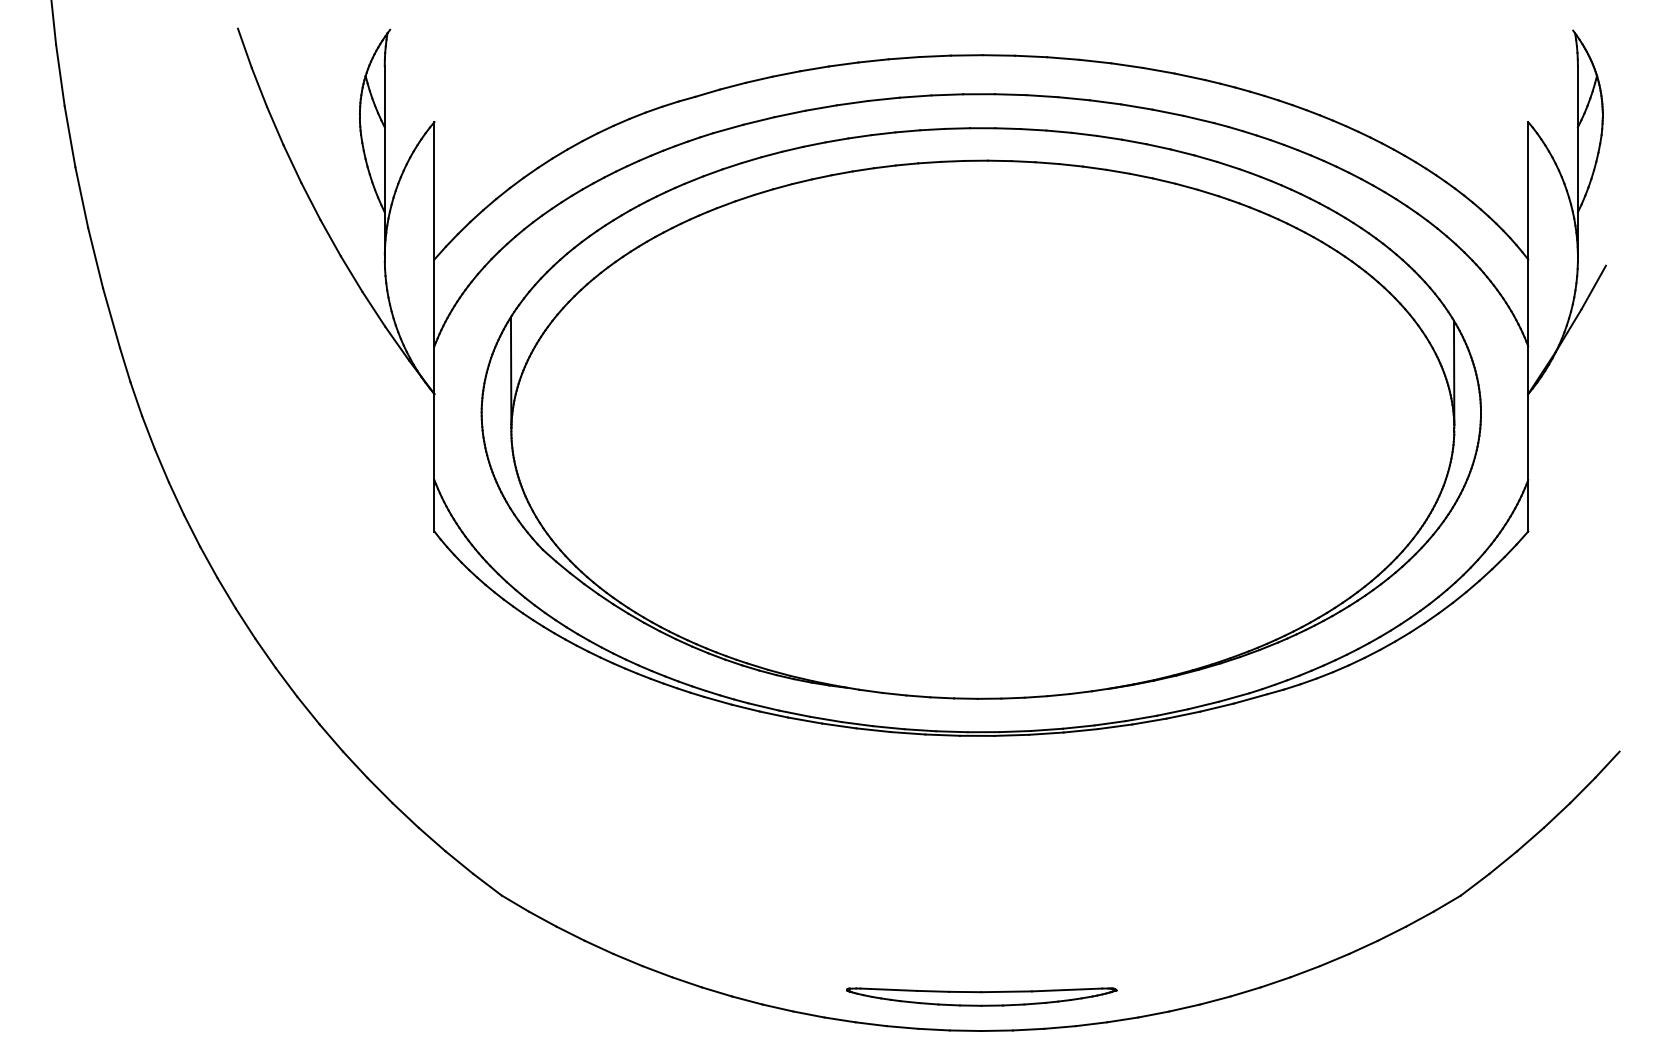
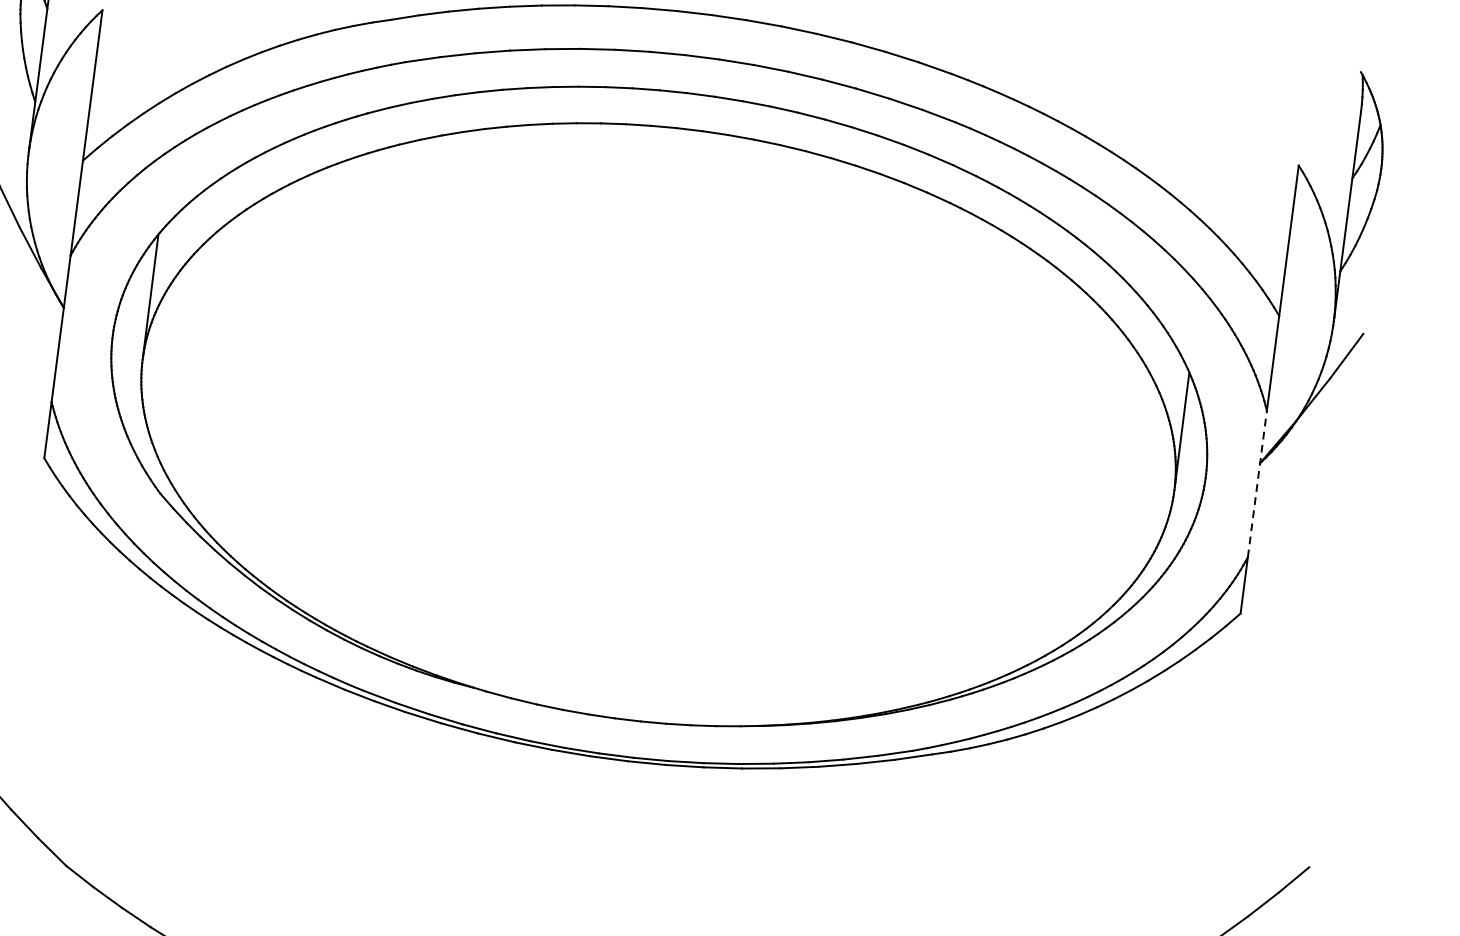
line: (1528, 413) -> (1257, 484), solid -> dashed

